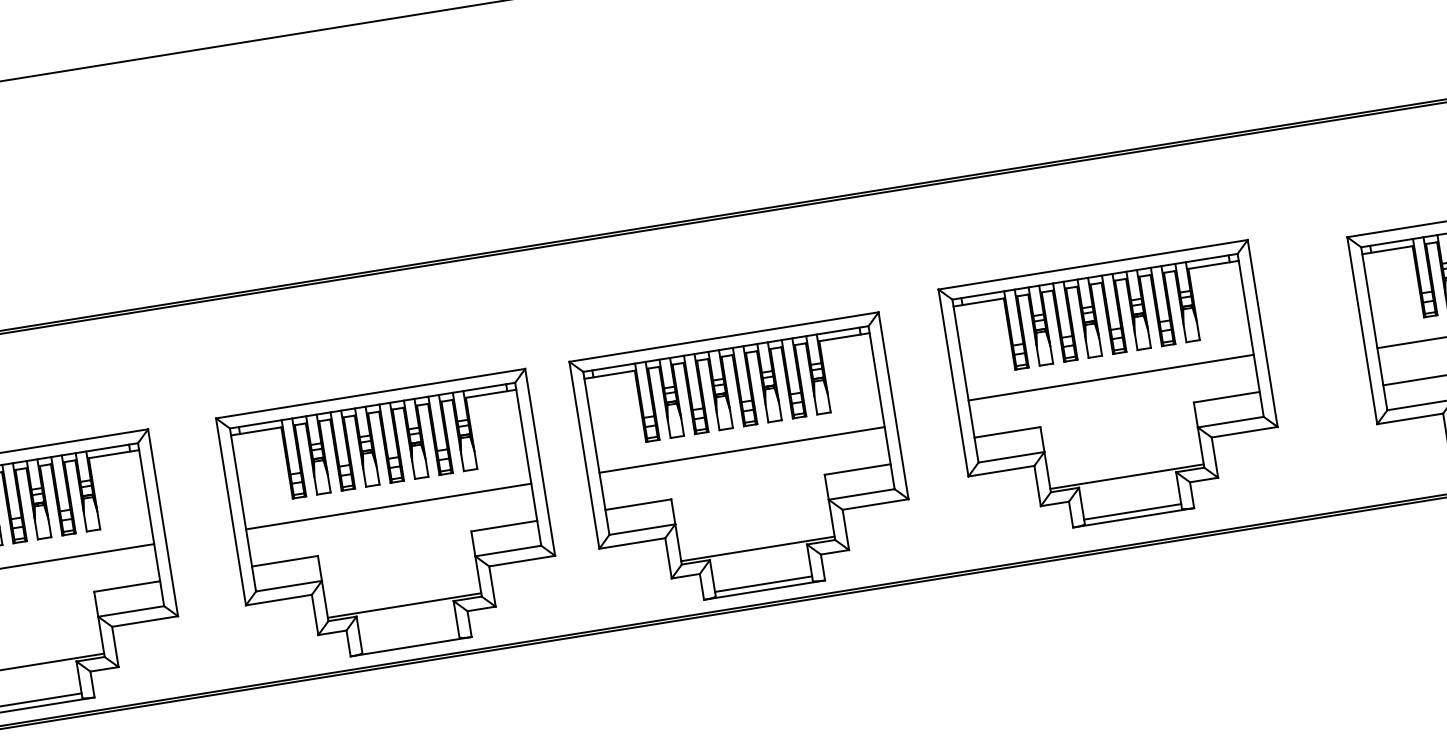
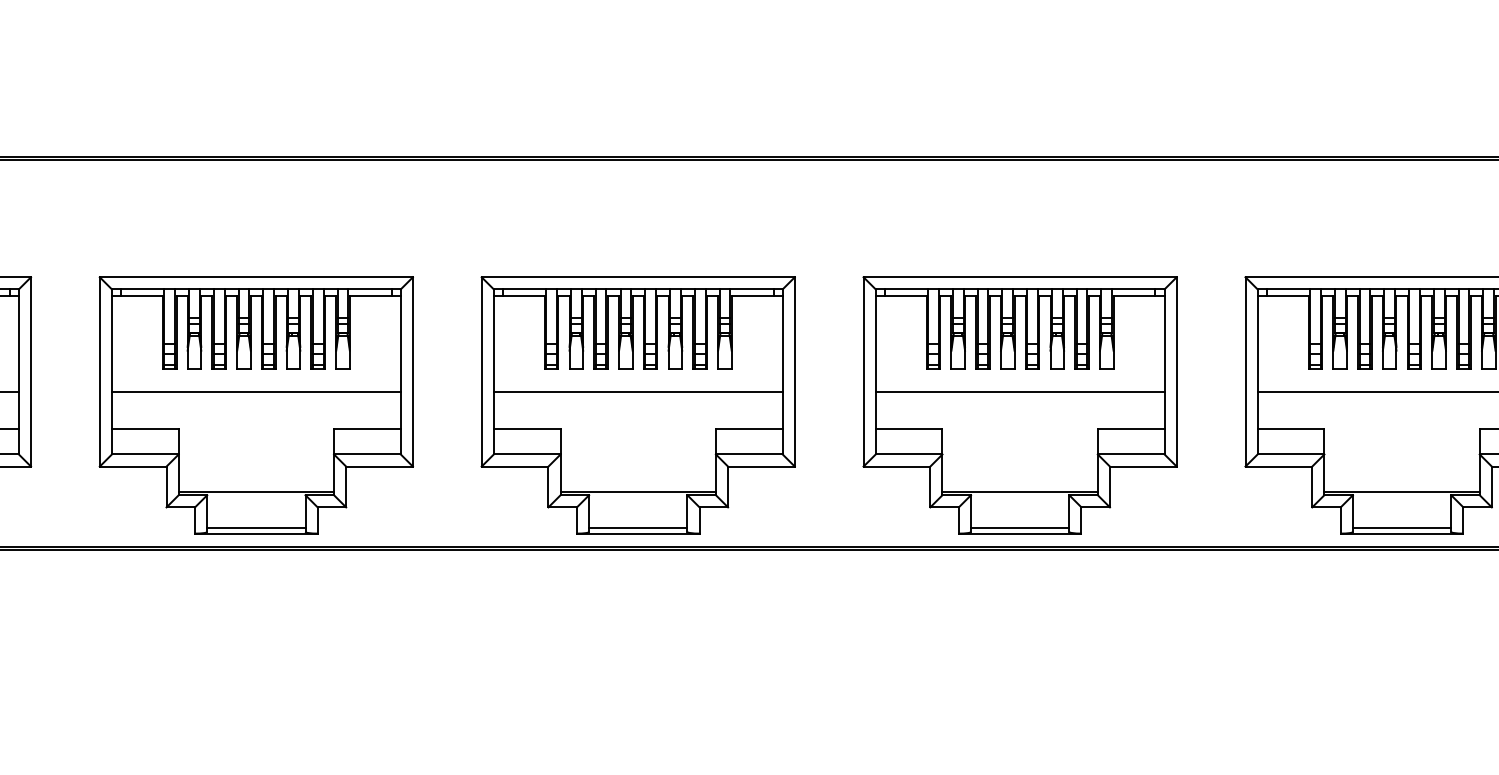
part: (1112, 391) -> (1019, 405), moved
part: (743, 463) -> (637, 405), moved
line: (410, 640) -> (256, 527), added

